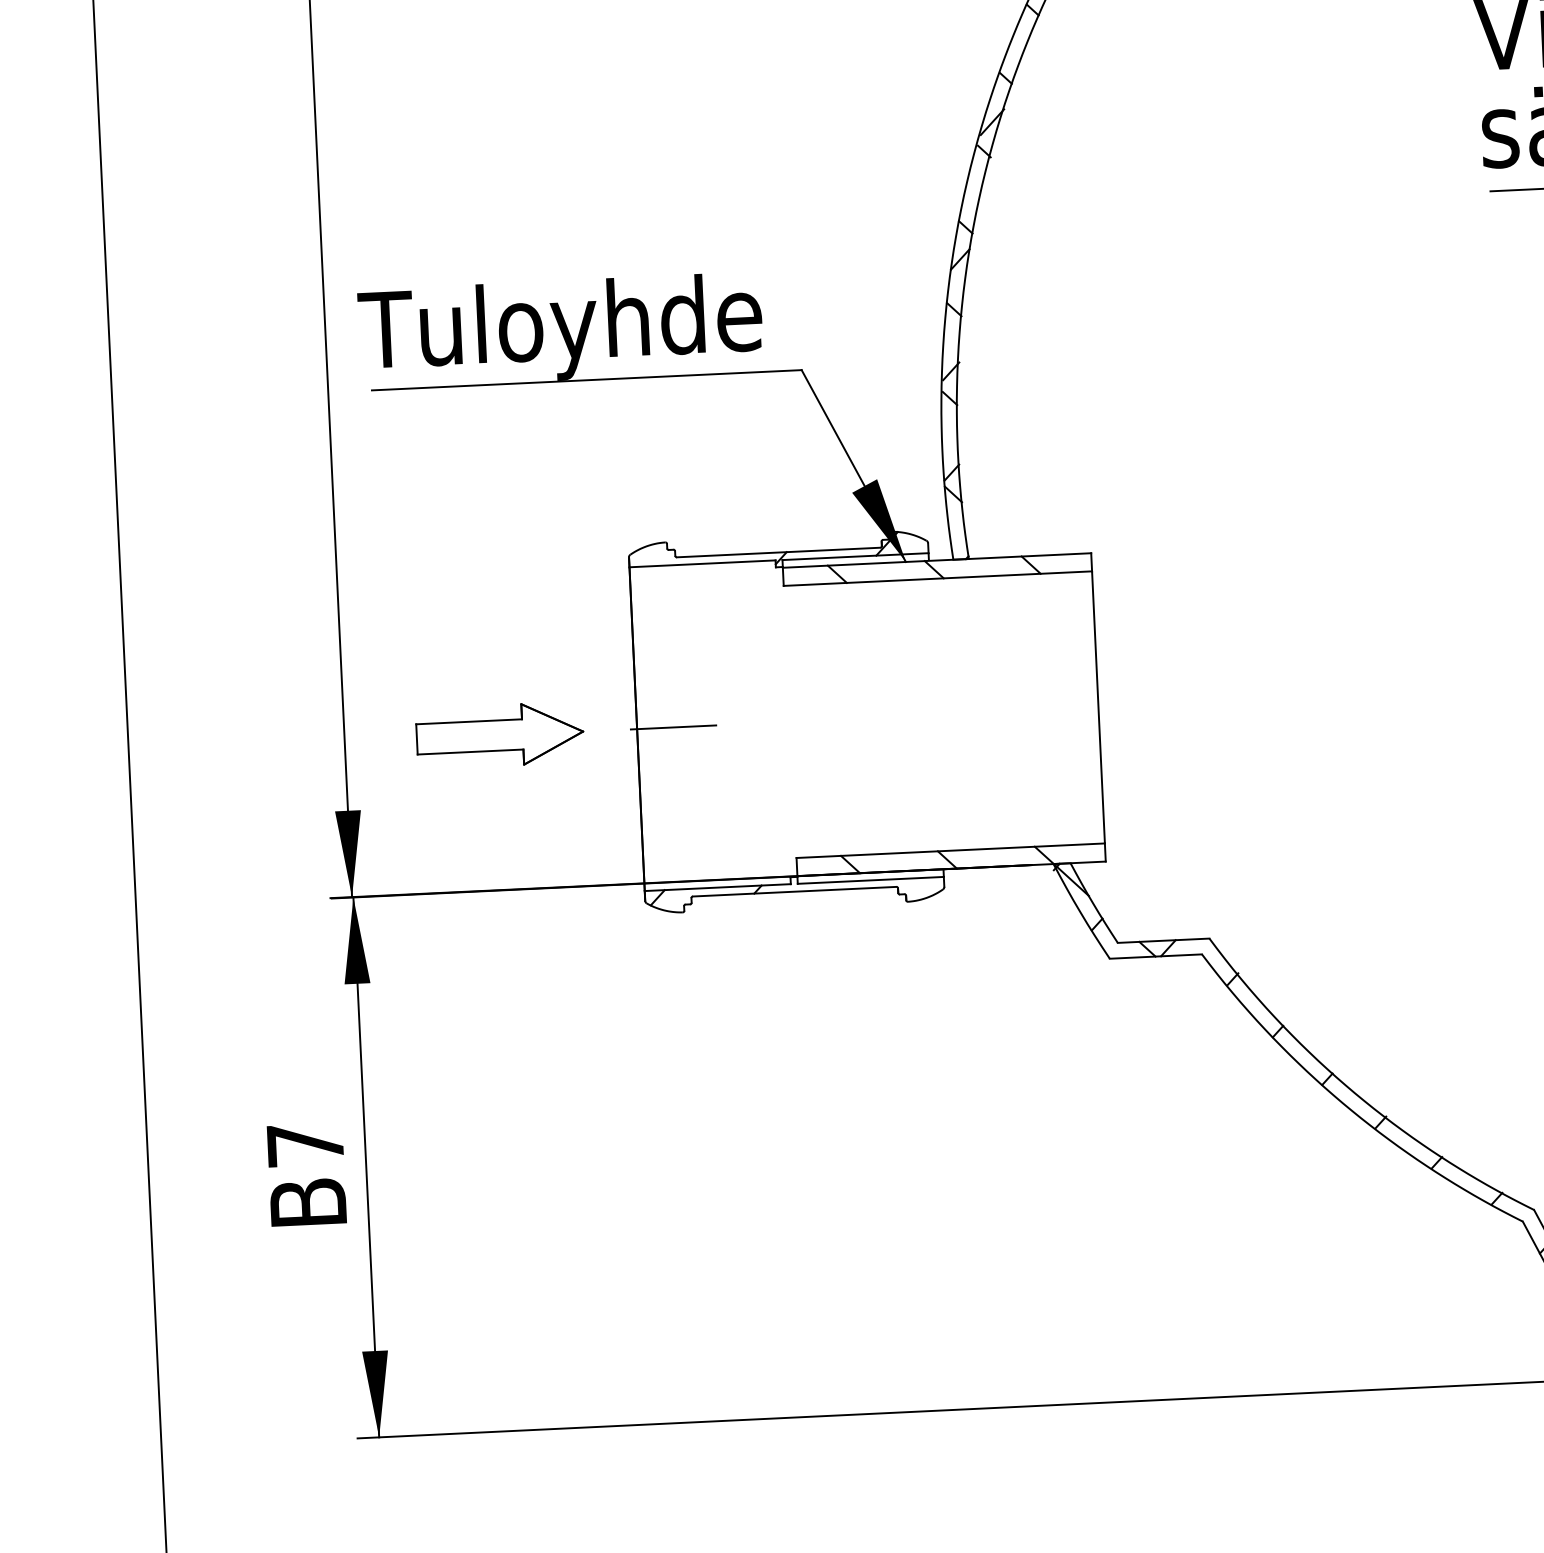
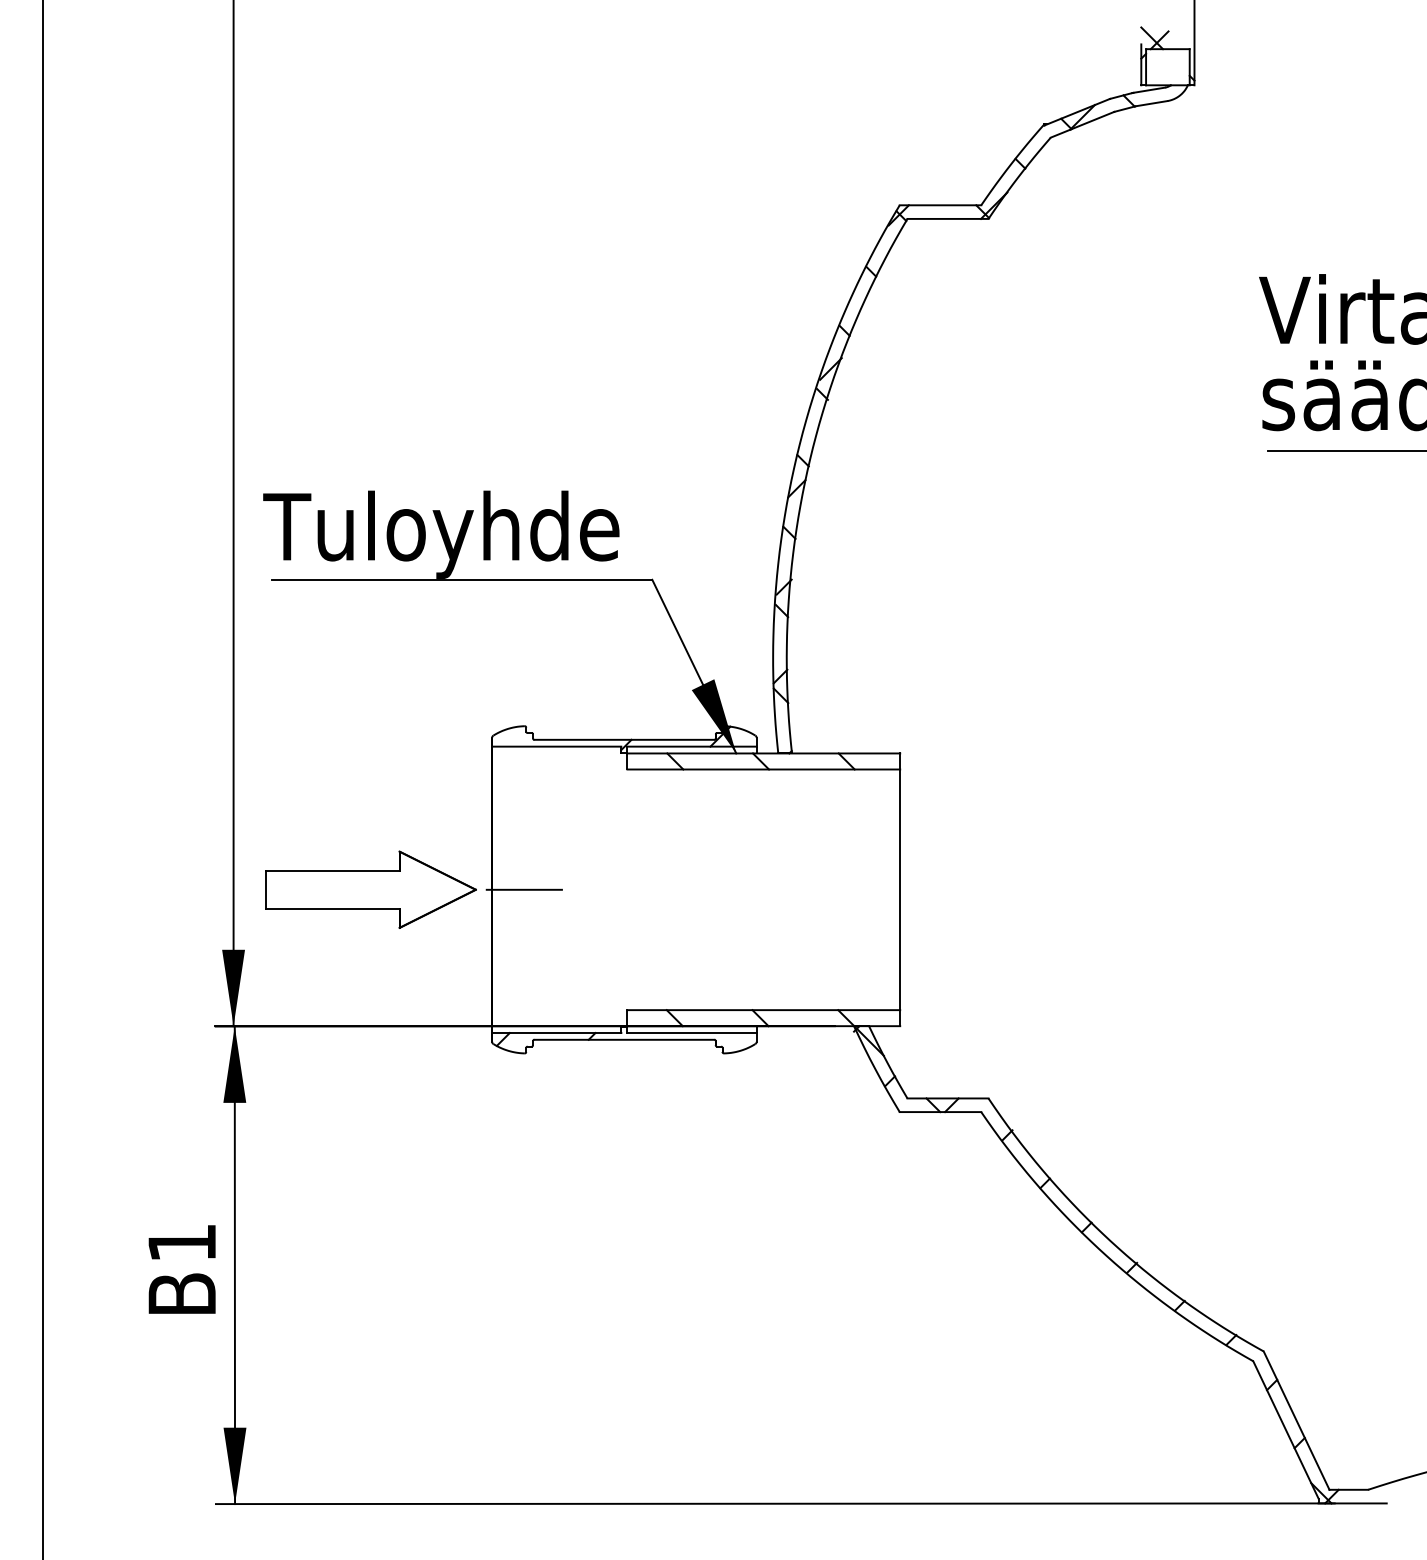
part: (499, 735) -> (370, 889), size x1.43
text: (304, 1144) -> (181, 1242), B7 -> B1

